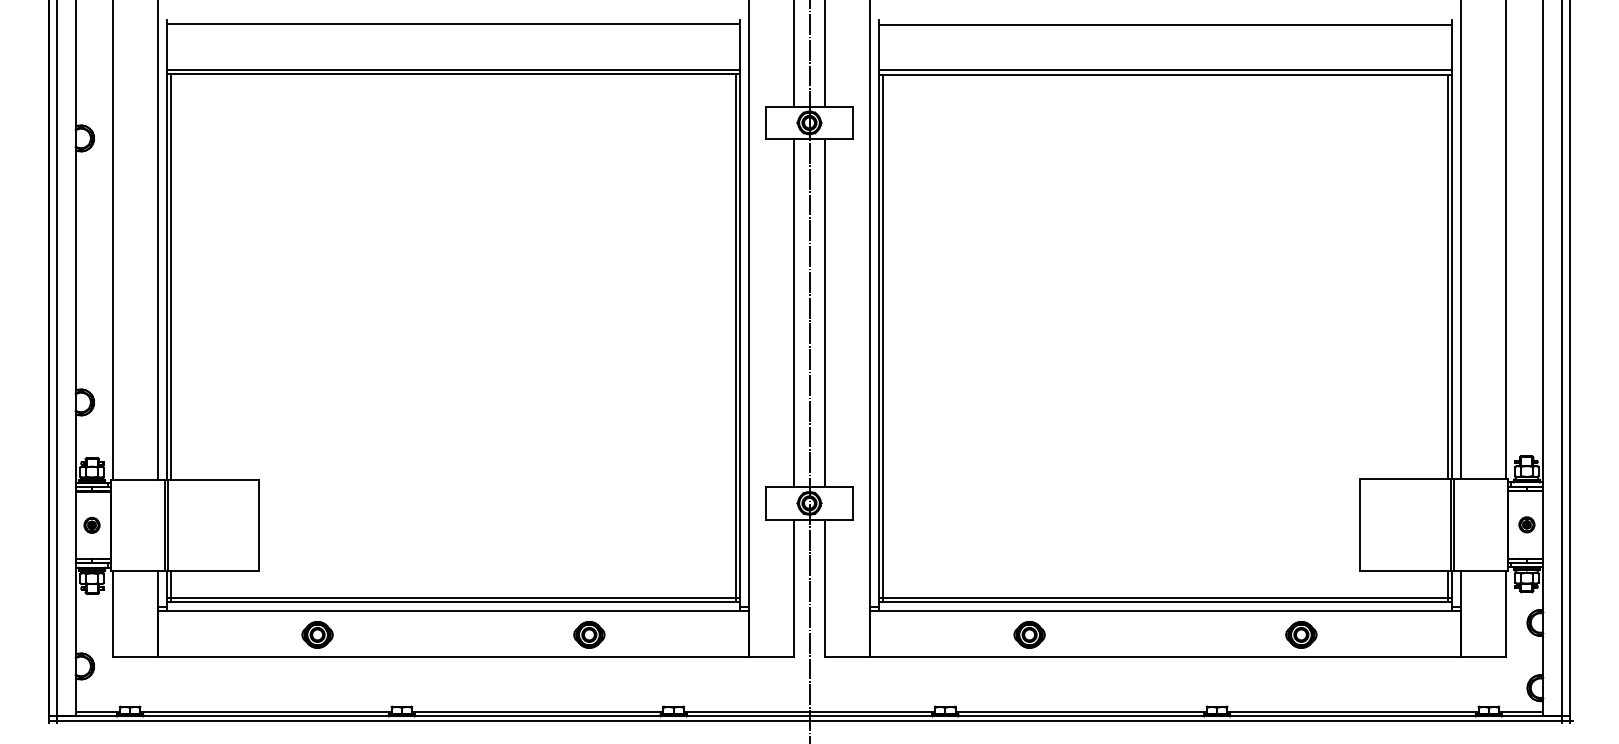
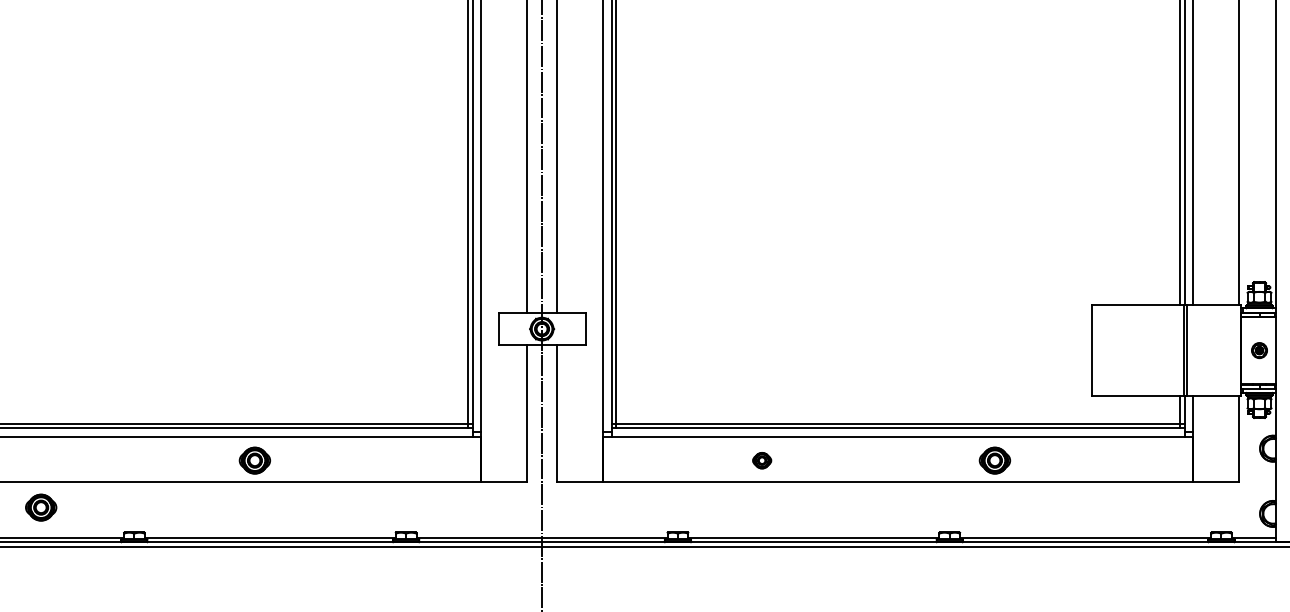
part: (317, 634) -> (41, 507), moved
part: (589, 634) -> (255, 460), moved
part: (1029, 634) -> (762, 460), size x0.6
part: (1301, 634) -> (995, 460), moved

